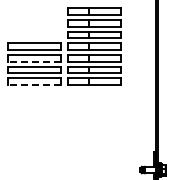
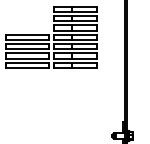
line: (34, 61) -> (27, 49), dashed -> solid
line: (34, 84) -> (27, 67), dashed -> solid

